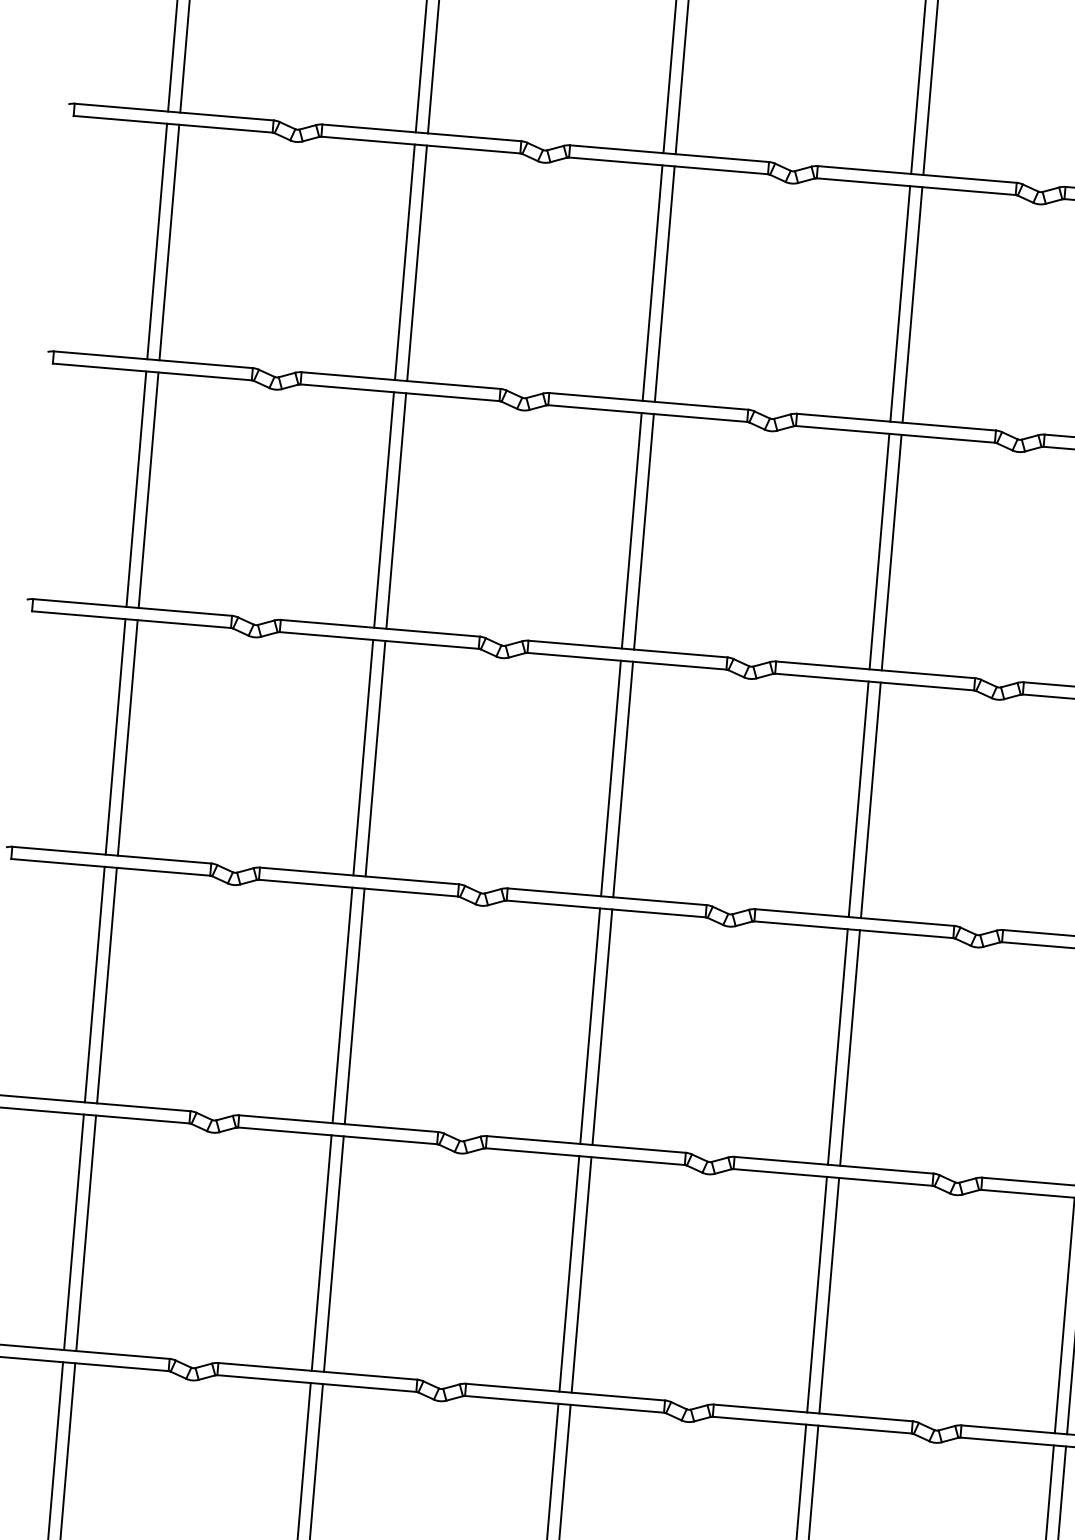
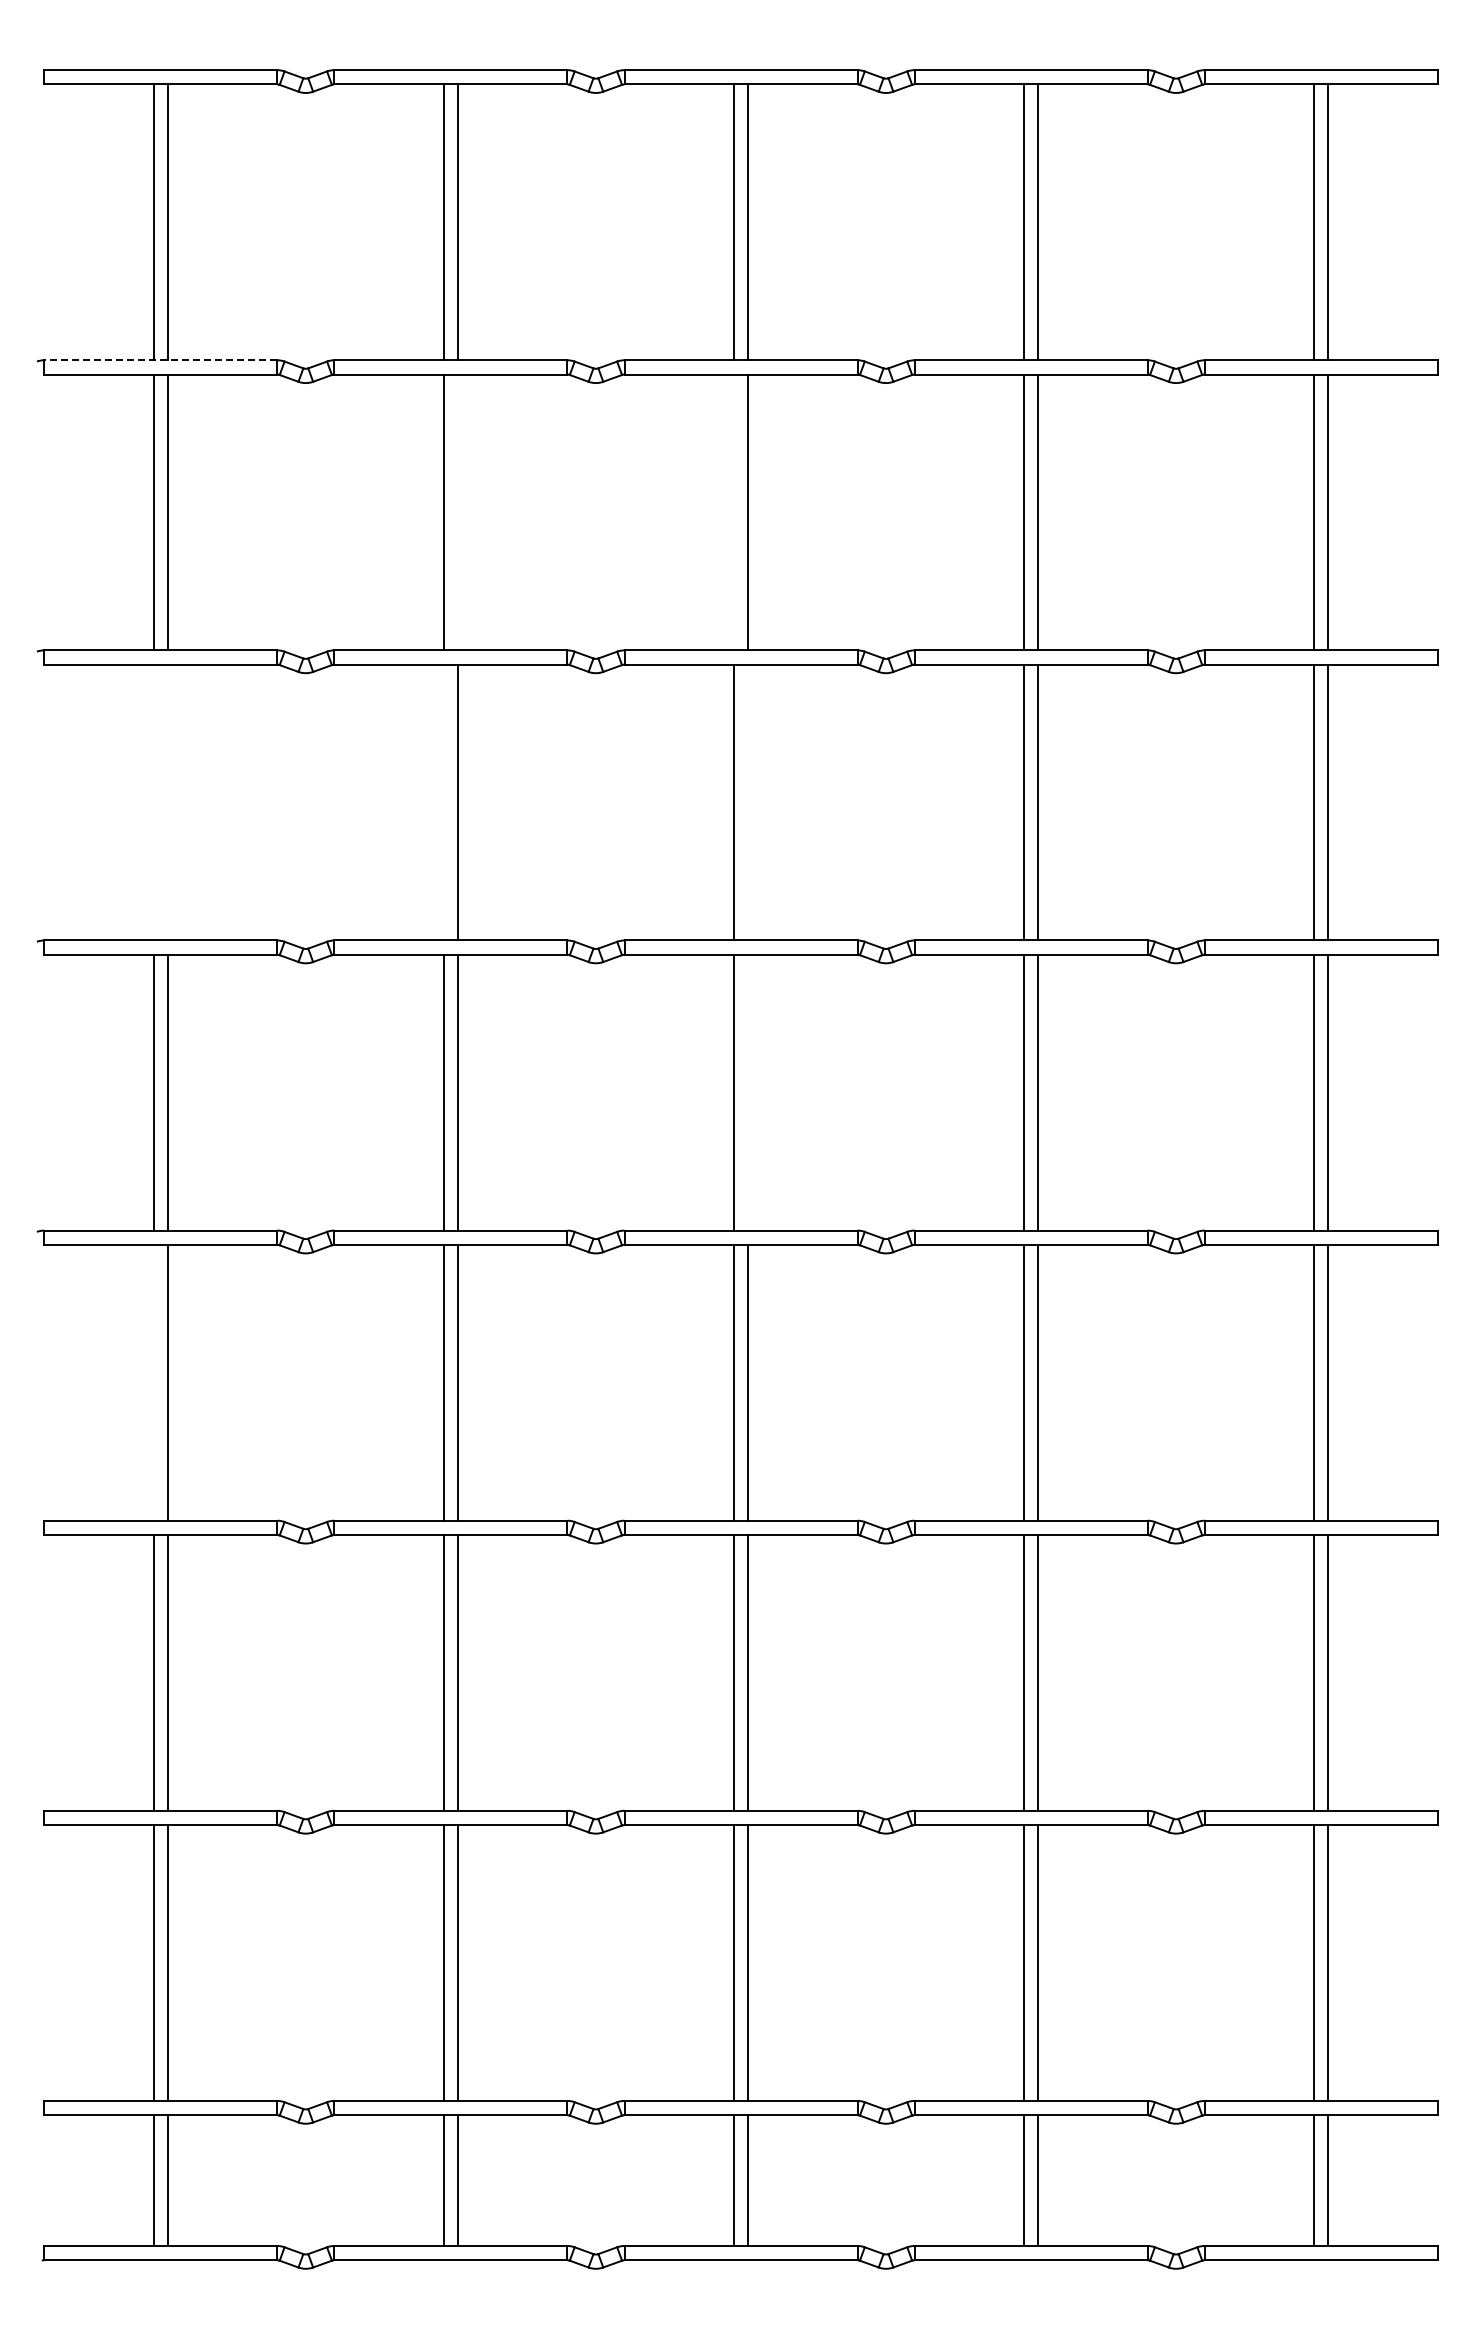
line: (173, 112) -> (160, 360), solid -> dashed
line: (417, 263) -> (458, 512), removed
line: (652, 283) -> (733, 512), removed
line: (136, 489) -> (153, 802), removed
line: (148, 490) -> (167, 802), removed
line: (383, 509) -> (443, 802), removed
line: (644, 531) -> (748, 802), removed
line: (623, 779) -> (748, 1092), removed
line: (94, 984) -> (153, 1382), removed

